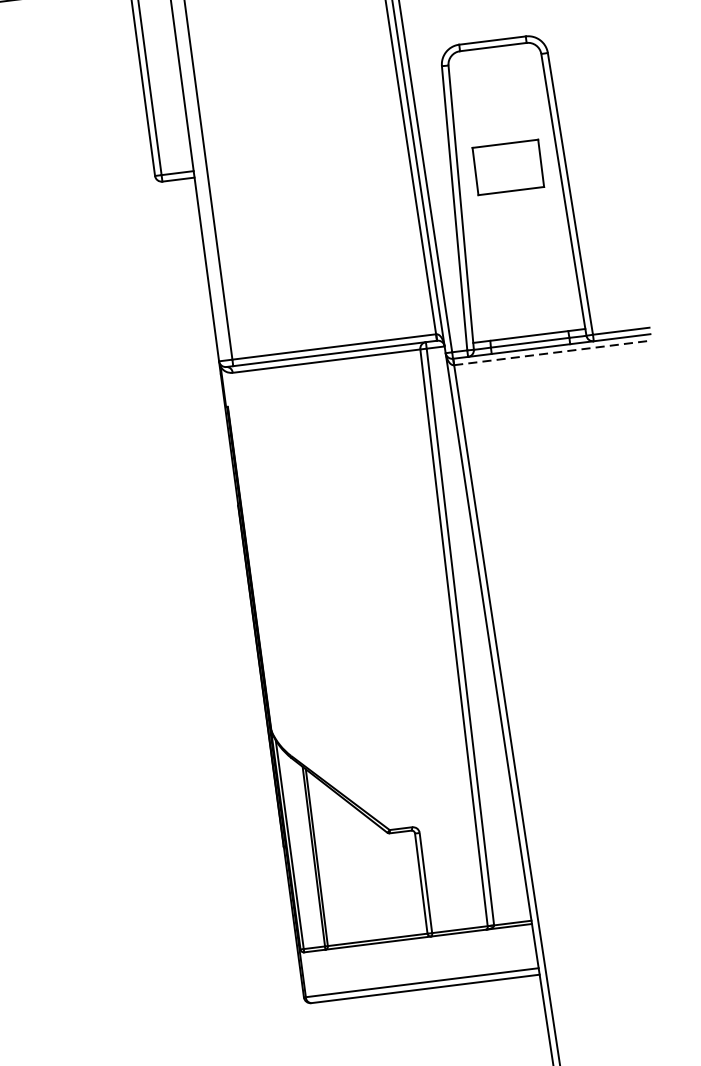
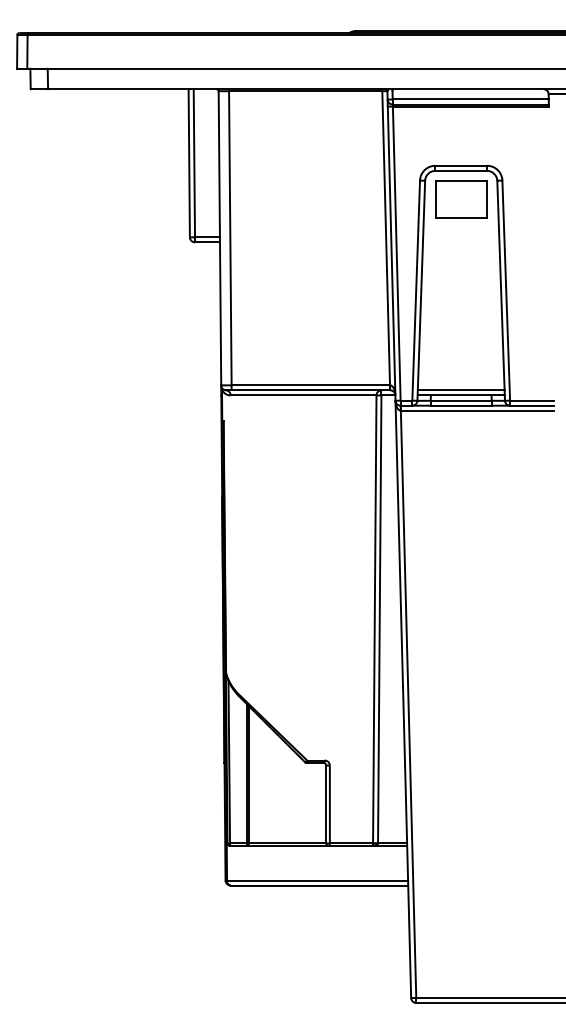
part: (508, 167) -> (461, 199), moved
line: (527, 329) -> (460, 390), added
line: (552, 352) -> (477, 410), dashed -> solid

